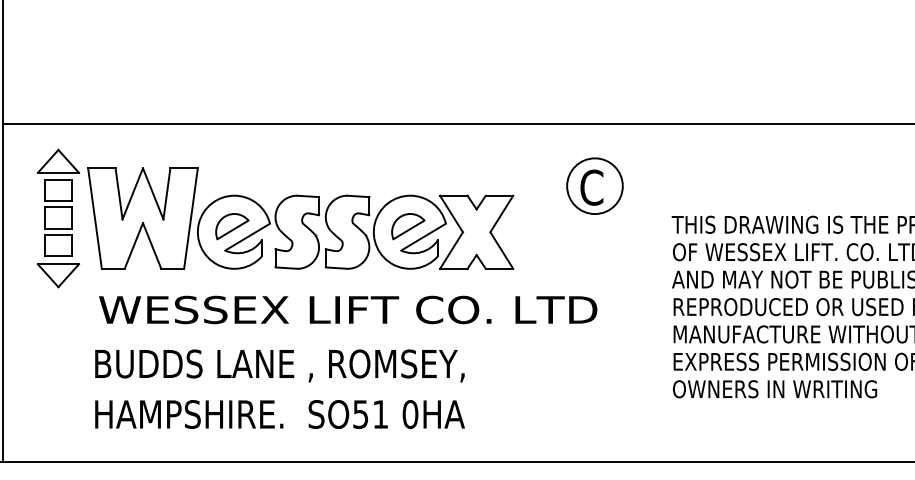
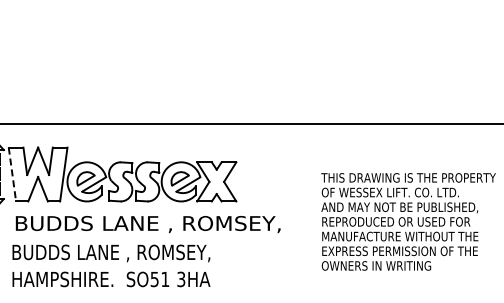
part: (593, 184) -> (279, 156), removed
line: (95, 220) -> (12, 175), solid -> dashed
text: (347, 311) -> (147, 224), WESSEX LIFT CO. LTD -> BUDDS LANE , ROMSEY,
text: (410, 414) -> (181, 279), 0HA -> 3HA

